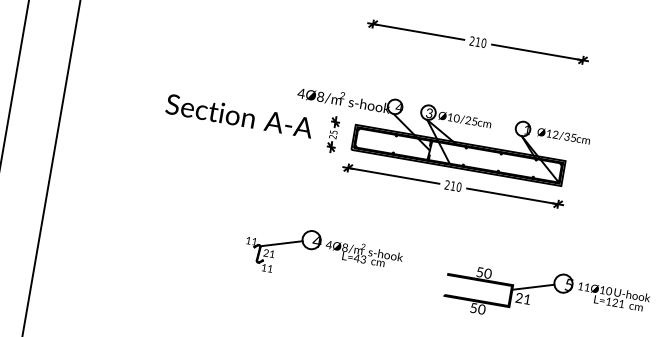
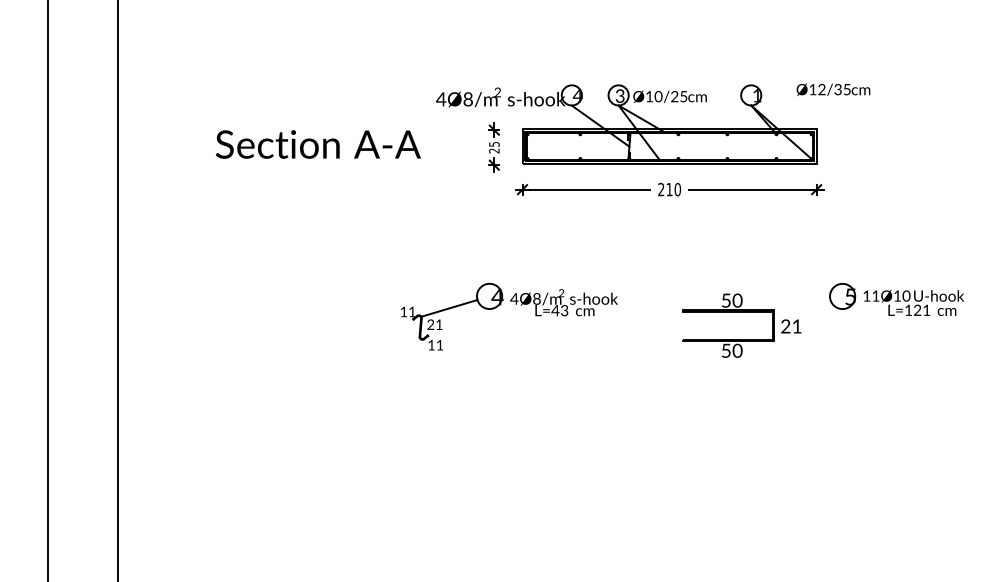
text: (239, 116) -> (318, 144), moved
text: (563, 136) -> (833, 89), moved
line: (533, 287) -> (802, 308), removed

